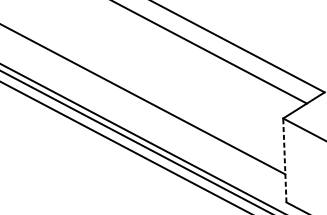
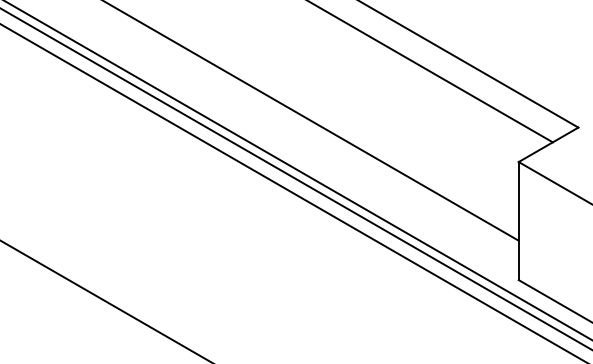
line: (284, 160) -> (518, 220), dashed -> solid

